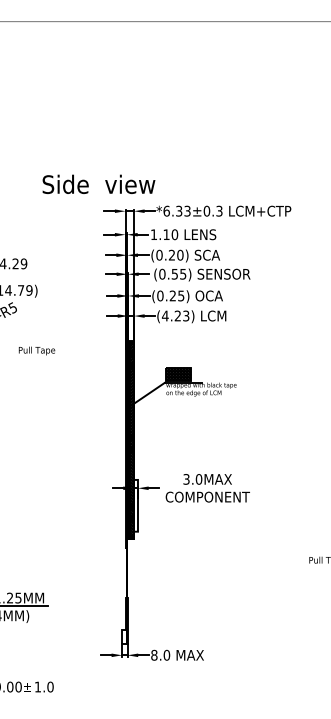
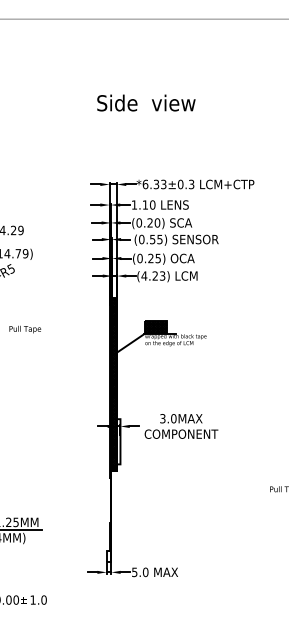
text: (99, 183) -> (146, 102), moved
text: (37, 350) -> (25, 329), moved
text: (154, 655) -> (134, 572), 8.0 -> 5.0

